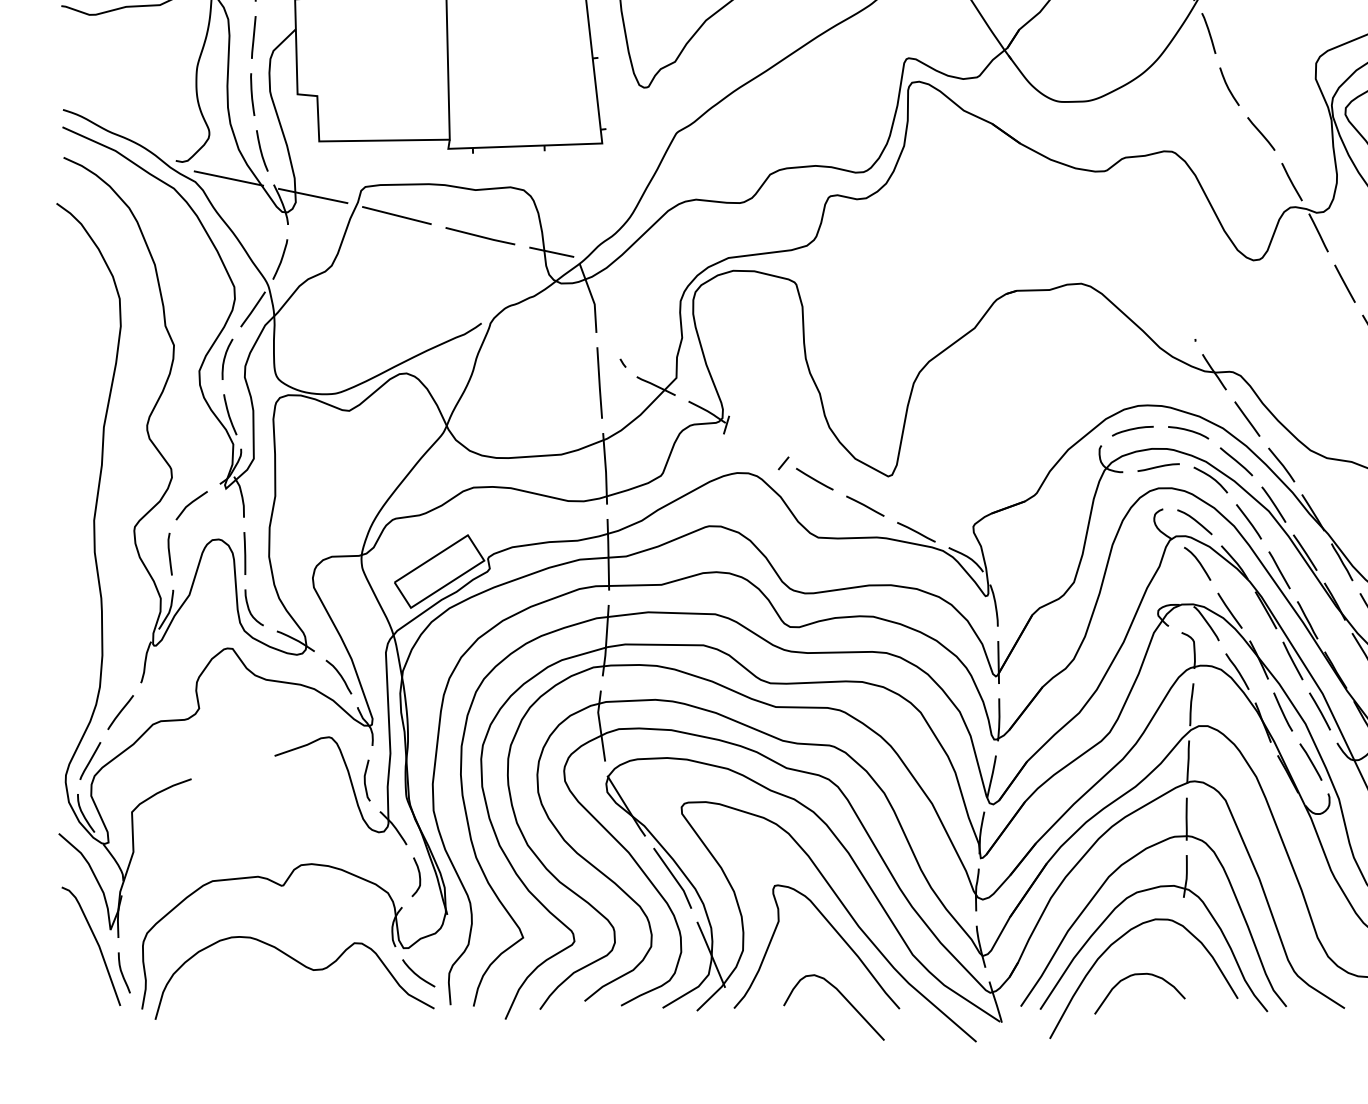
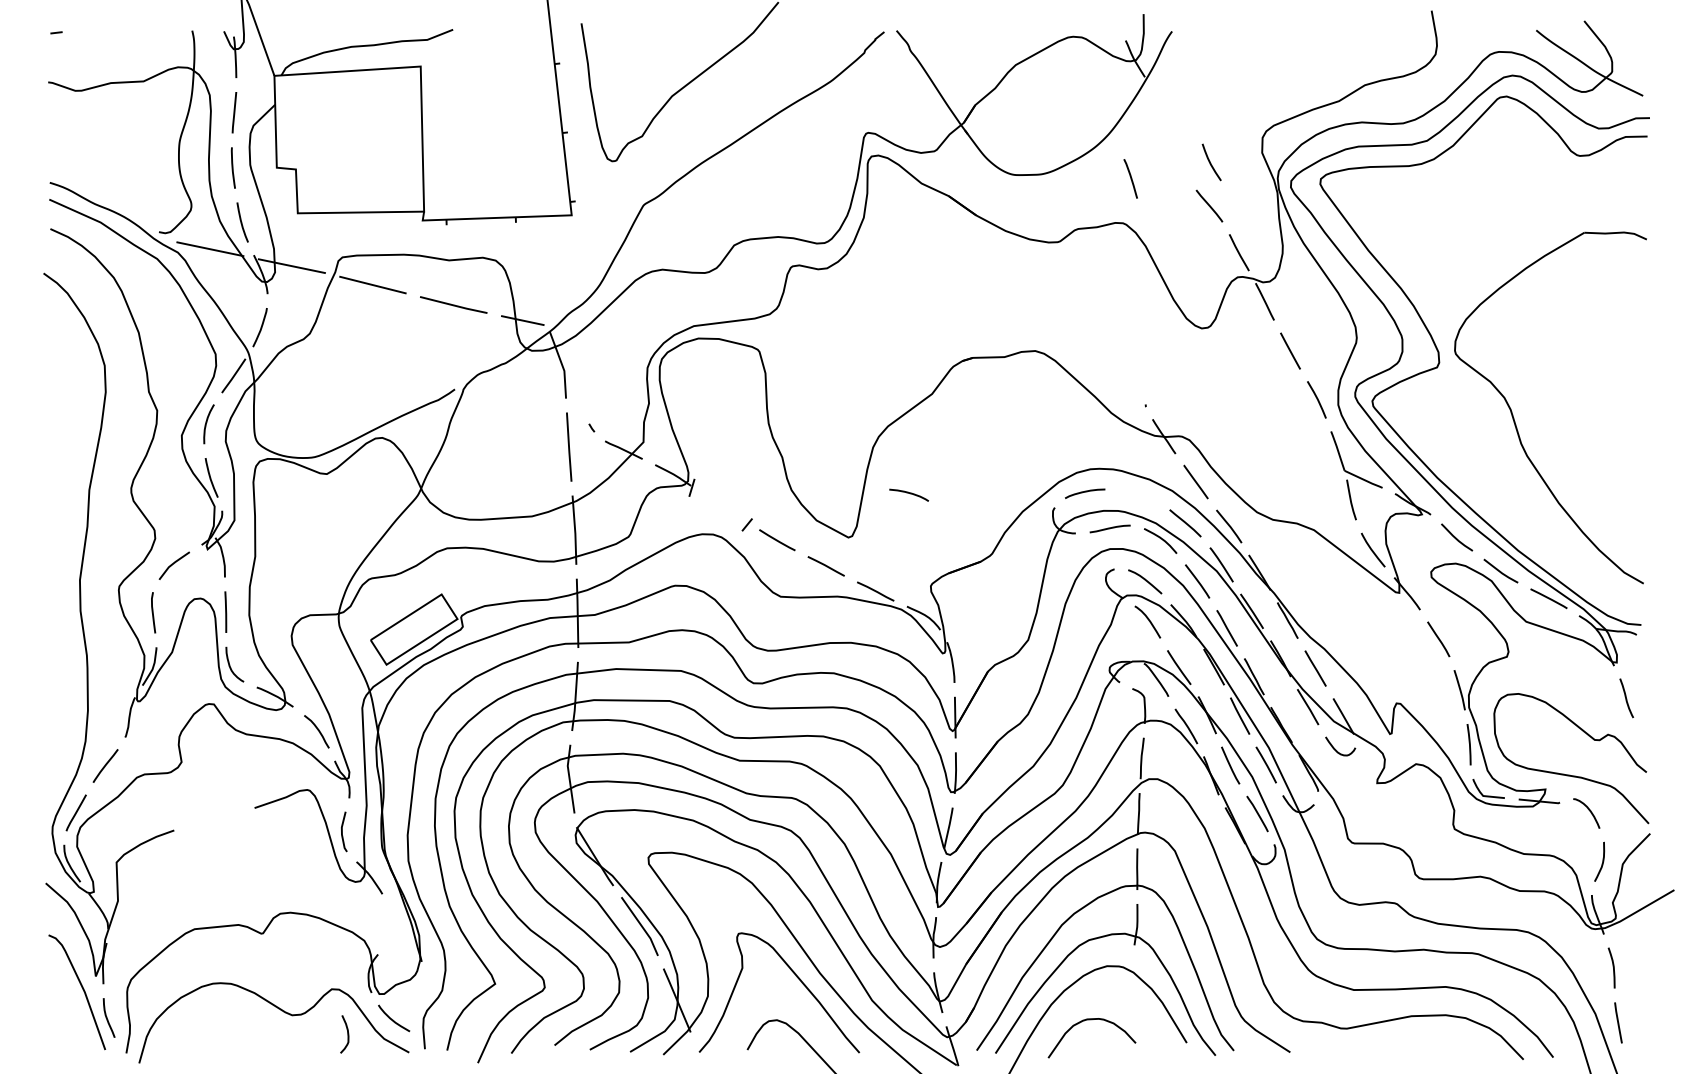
line: (1208, 33) -> (1130, 178), moved
curve: (1228, 86) -> (1210, 162), moved
curve: (1187, 430) -> (908, 493), moved
curve: (419, 877) -> (347, 1034), moved

